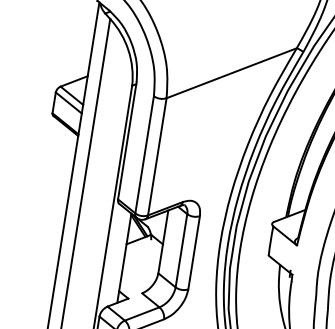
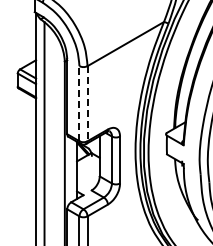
line: (144, 154) -> (79, 103), solid -> dashed
line: (157, 156) -> (87, 103), solid -> dashed

